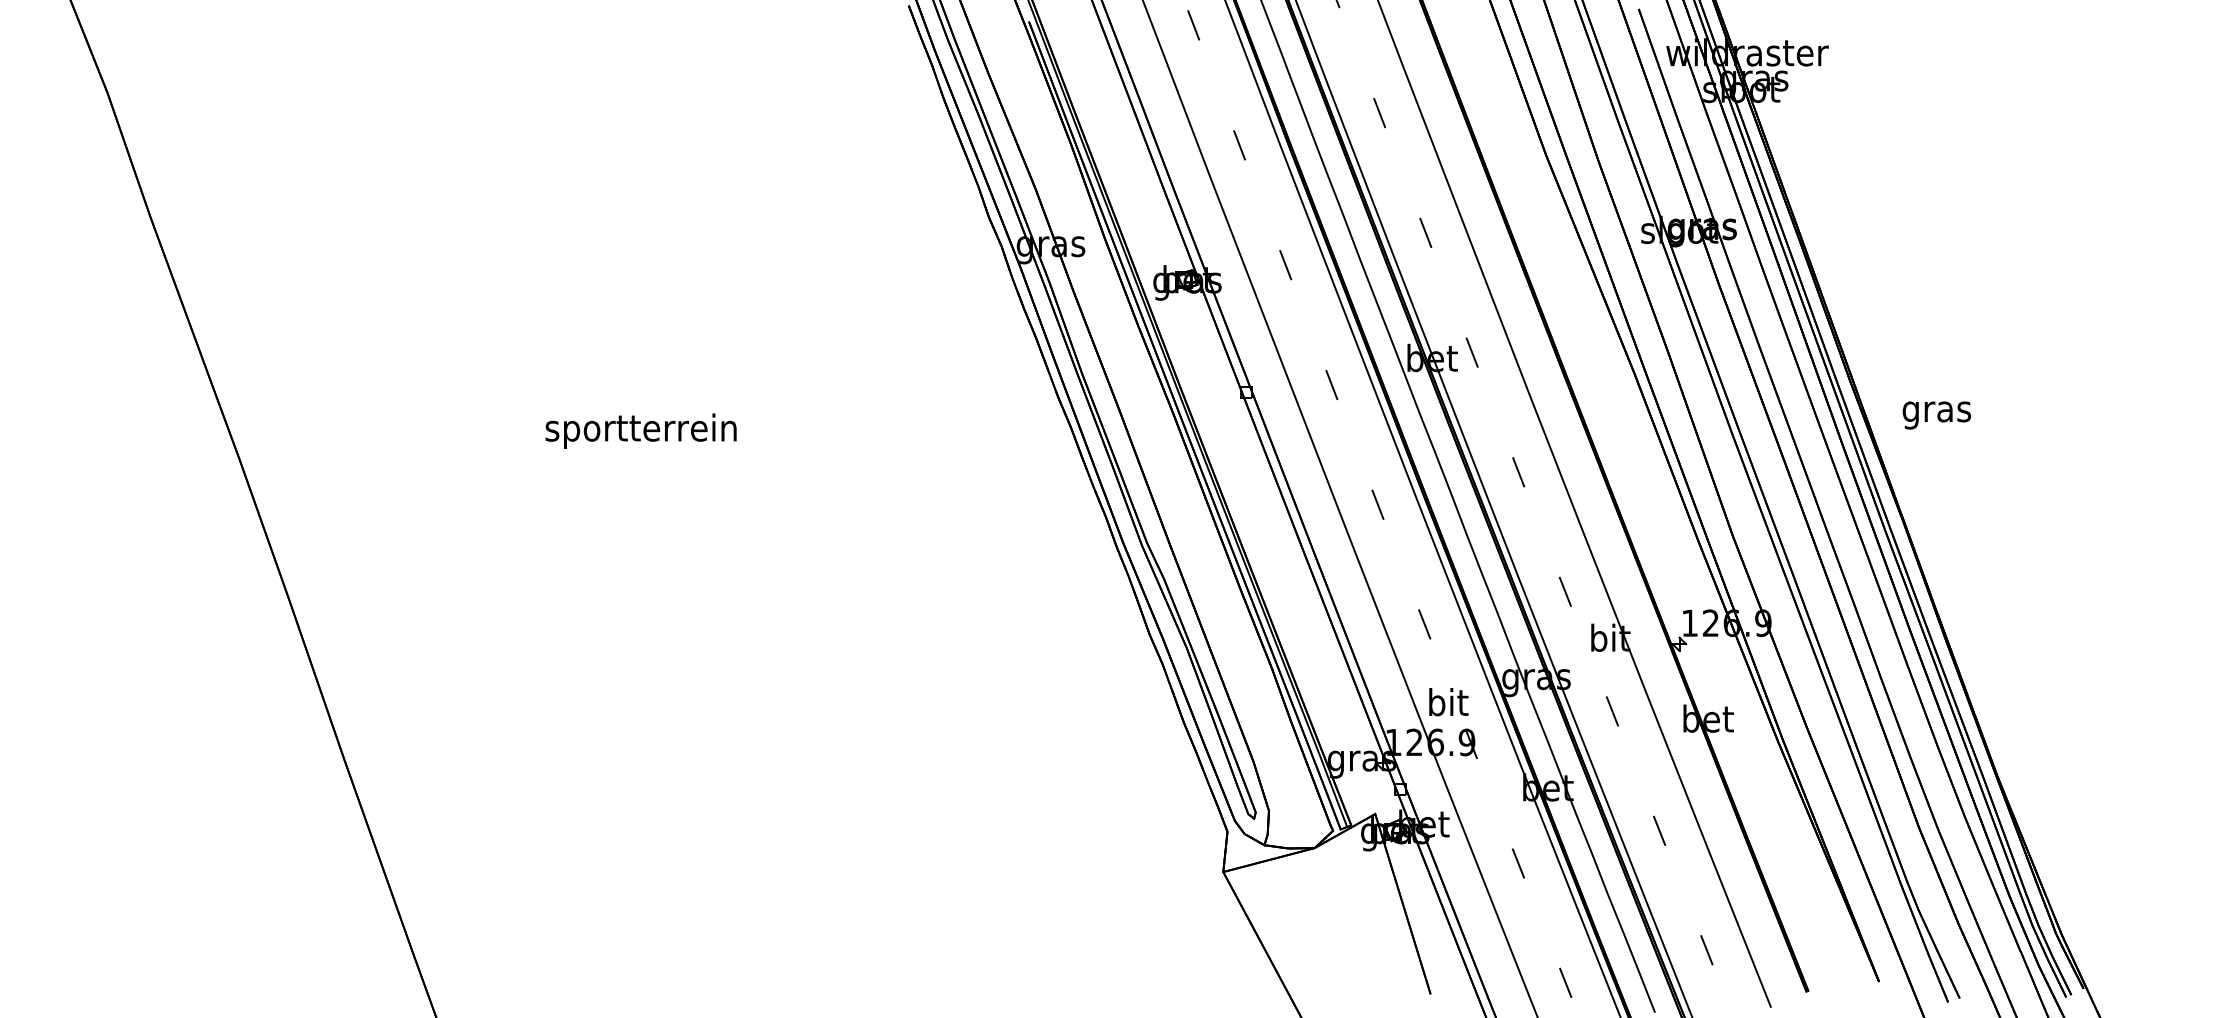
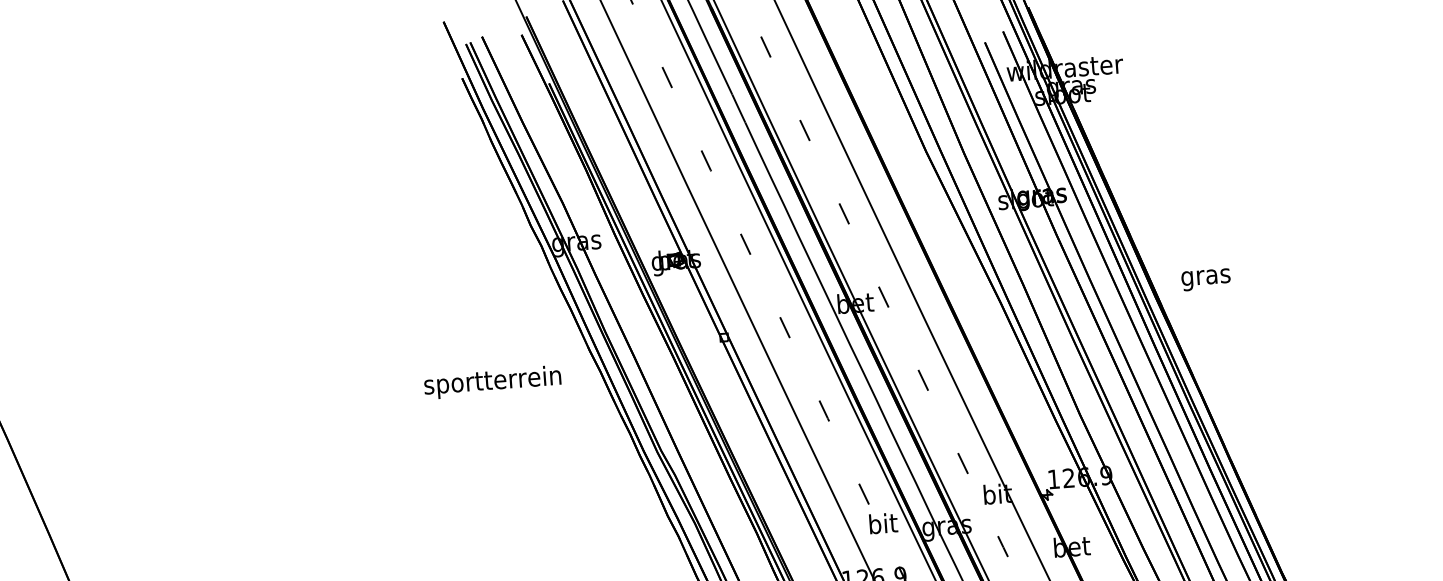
text: (1936, 415) -> (1205, 279), moved
text: (640, 430) -> (492, 381), moved
text: (1448, 702) -> (883, 523), moved

